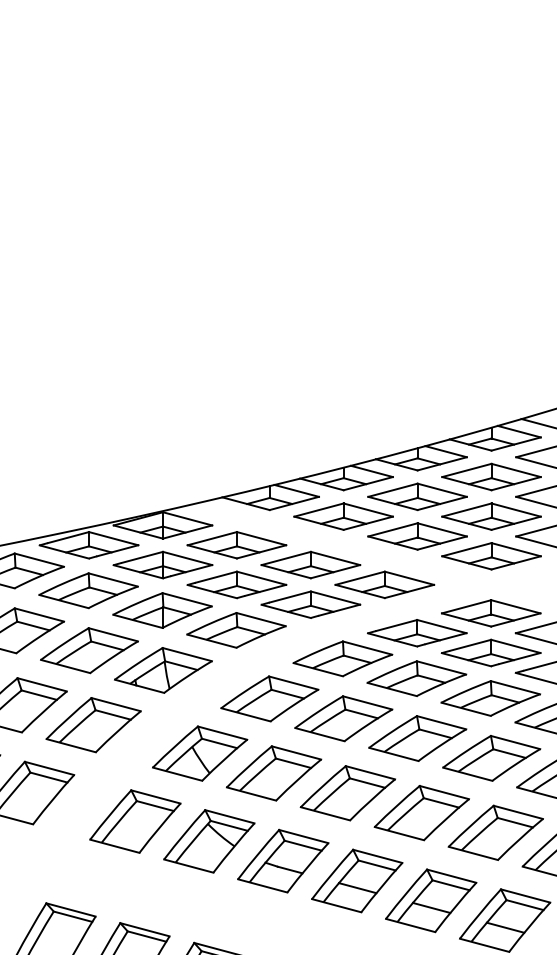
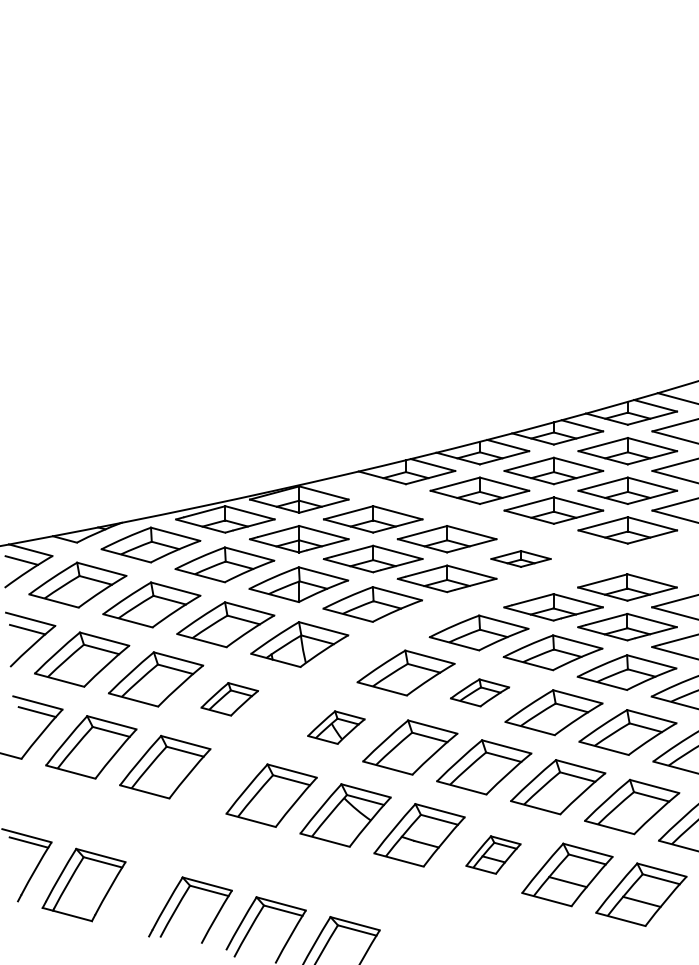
part: (384, 584) -> (520, 558), size x0.6
part: (343, 718) -> (479, 692), size x0.6
part: (93, 725) -> (229, 699), size x0.6
part: (200, 753) -> (336, 727), size x0.6
part: (357, 880) -> (493, 854), size x0.6

